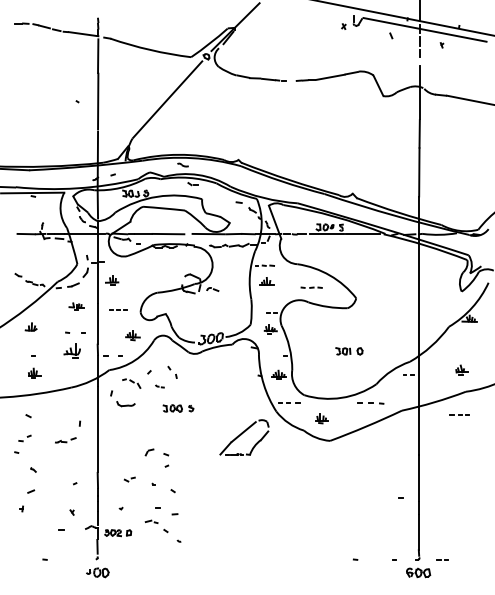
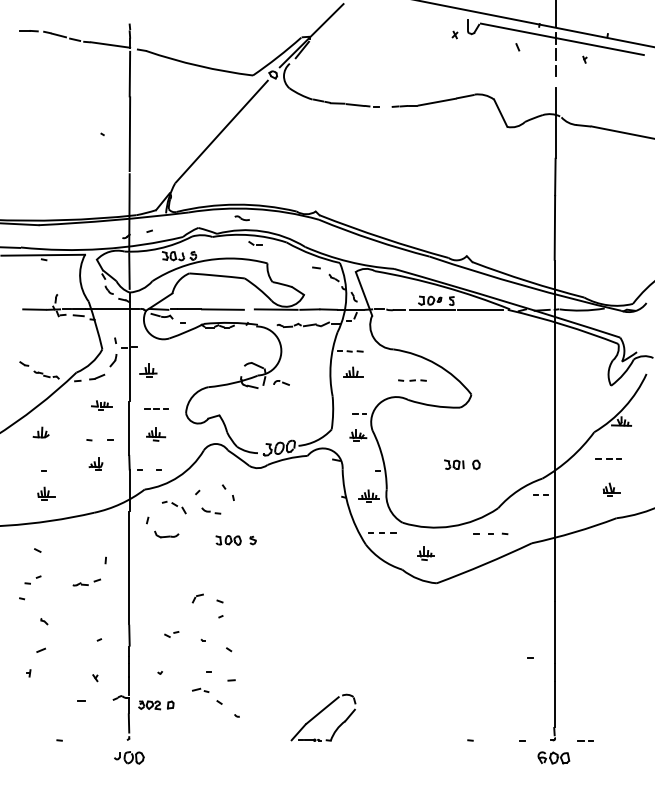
part: (132, 335) -> (155, 434), moved
part: (72, 350) -> (95, 463), size x0.62
part: (159, 386) -> (211, 511), size x1.67
line: (459, 414) -> (608, 458), moved
part: (244, 437) -> (323, 717), moved

